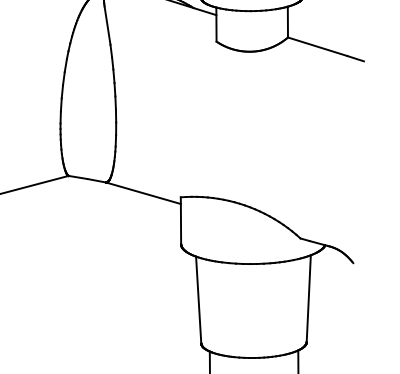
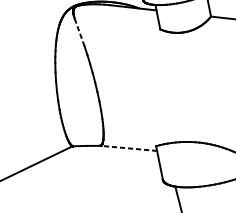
line: (107, 25) -> (79, 32), solid -> dashed
line: (143, 193) -> (128, 148), solid -> dashed

